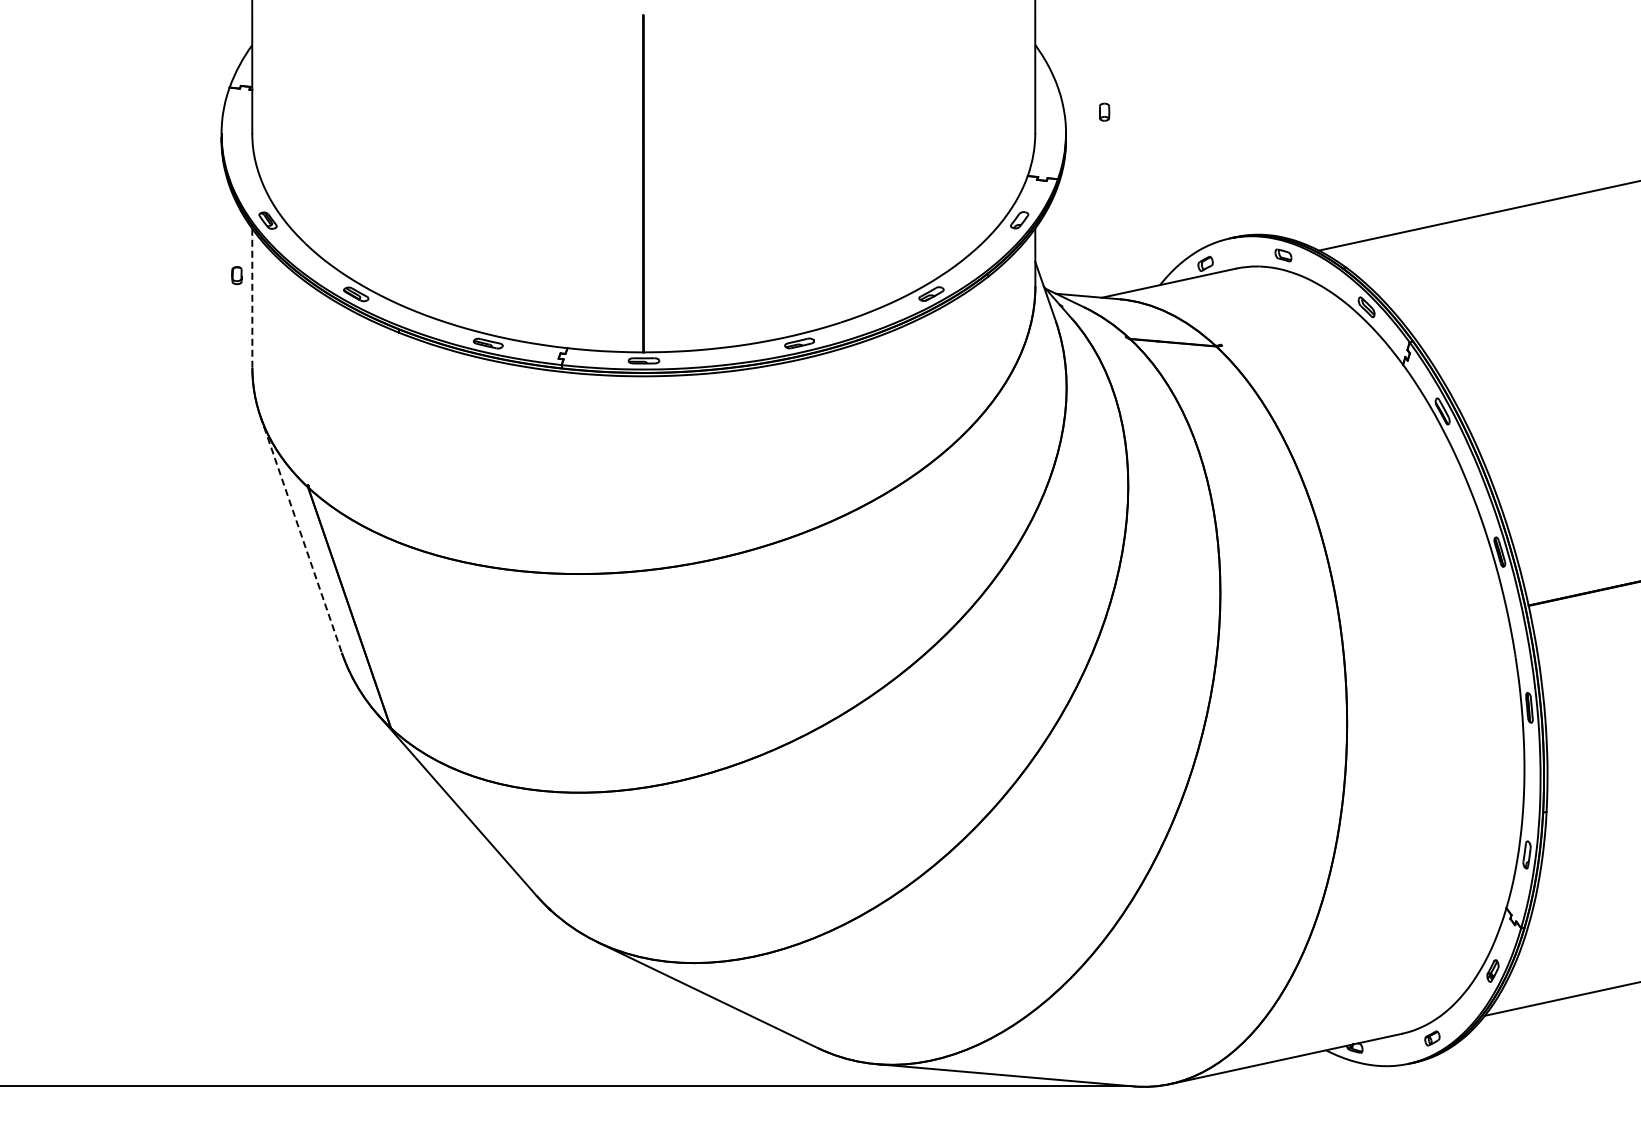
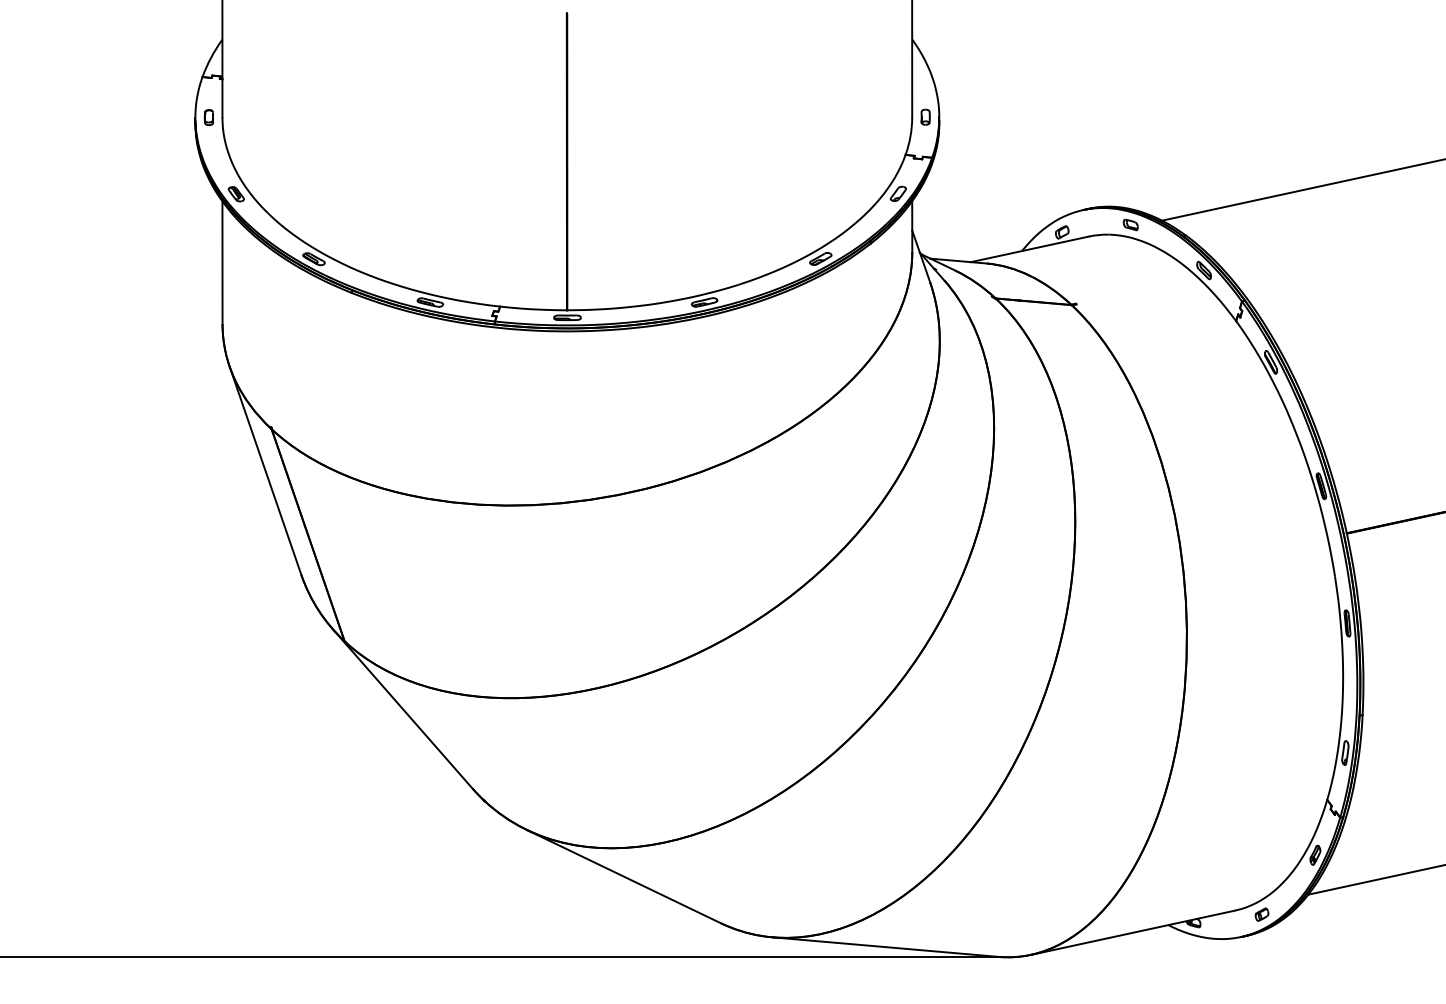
part: (1104, 111) -> (925, 116), moved
part: (236, 275) -> (208, 117), moved
line: (252, 298) -> (222, 262), dashed -> solid
line: (301, 534) -> (265, 470), dashed -> solid

